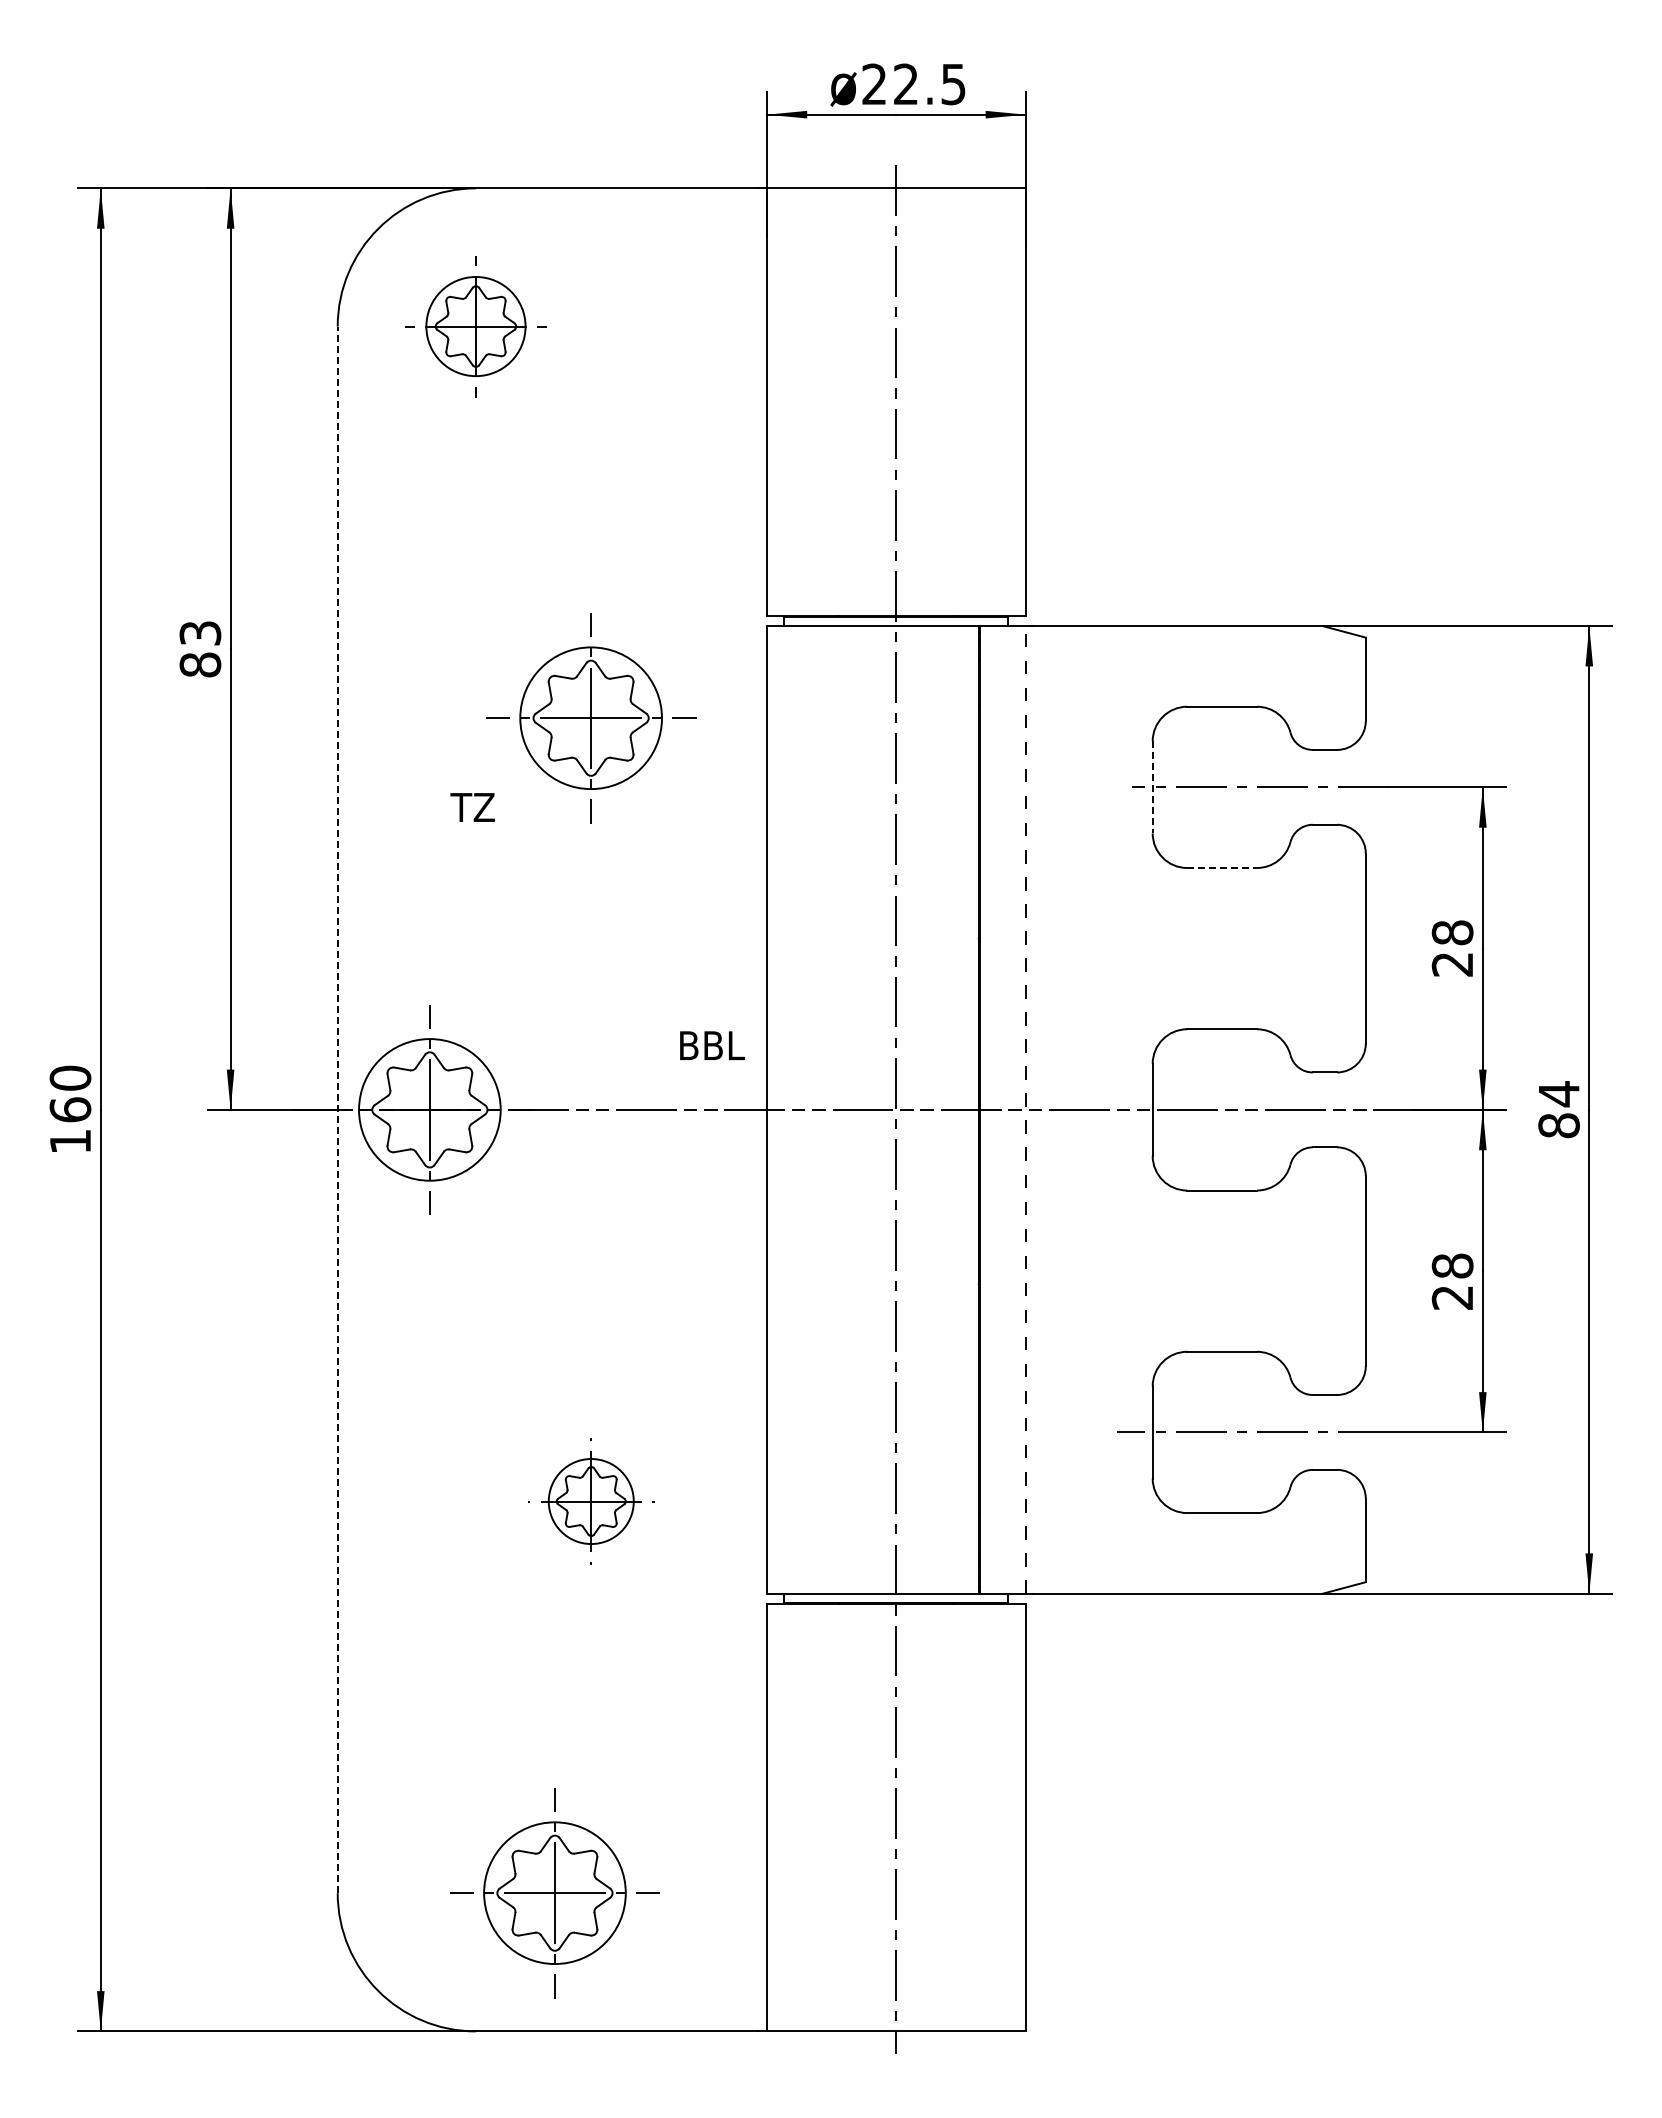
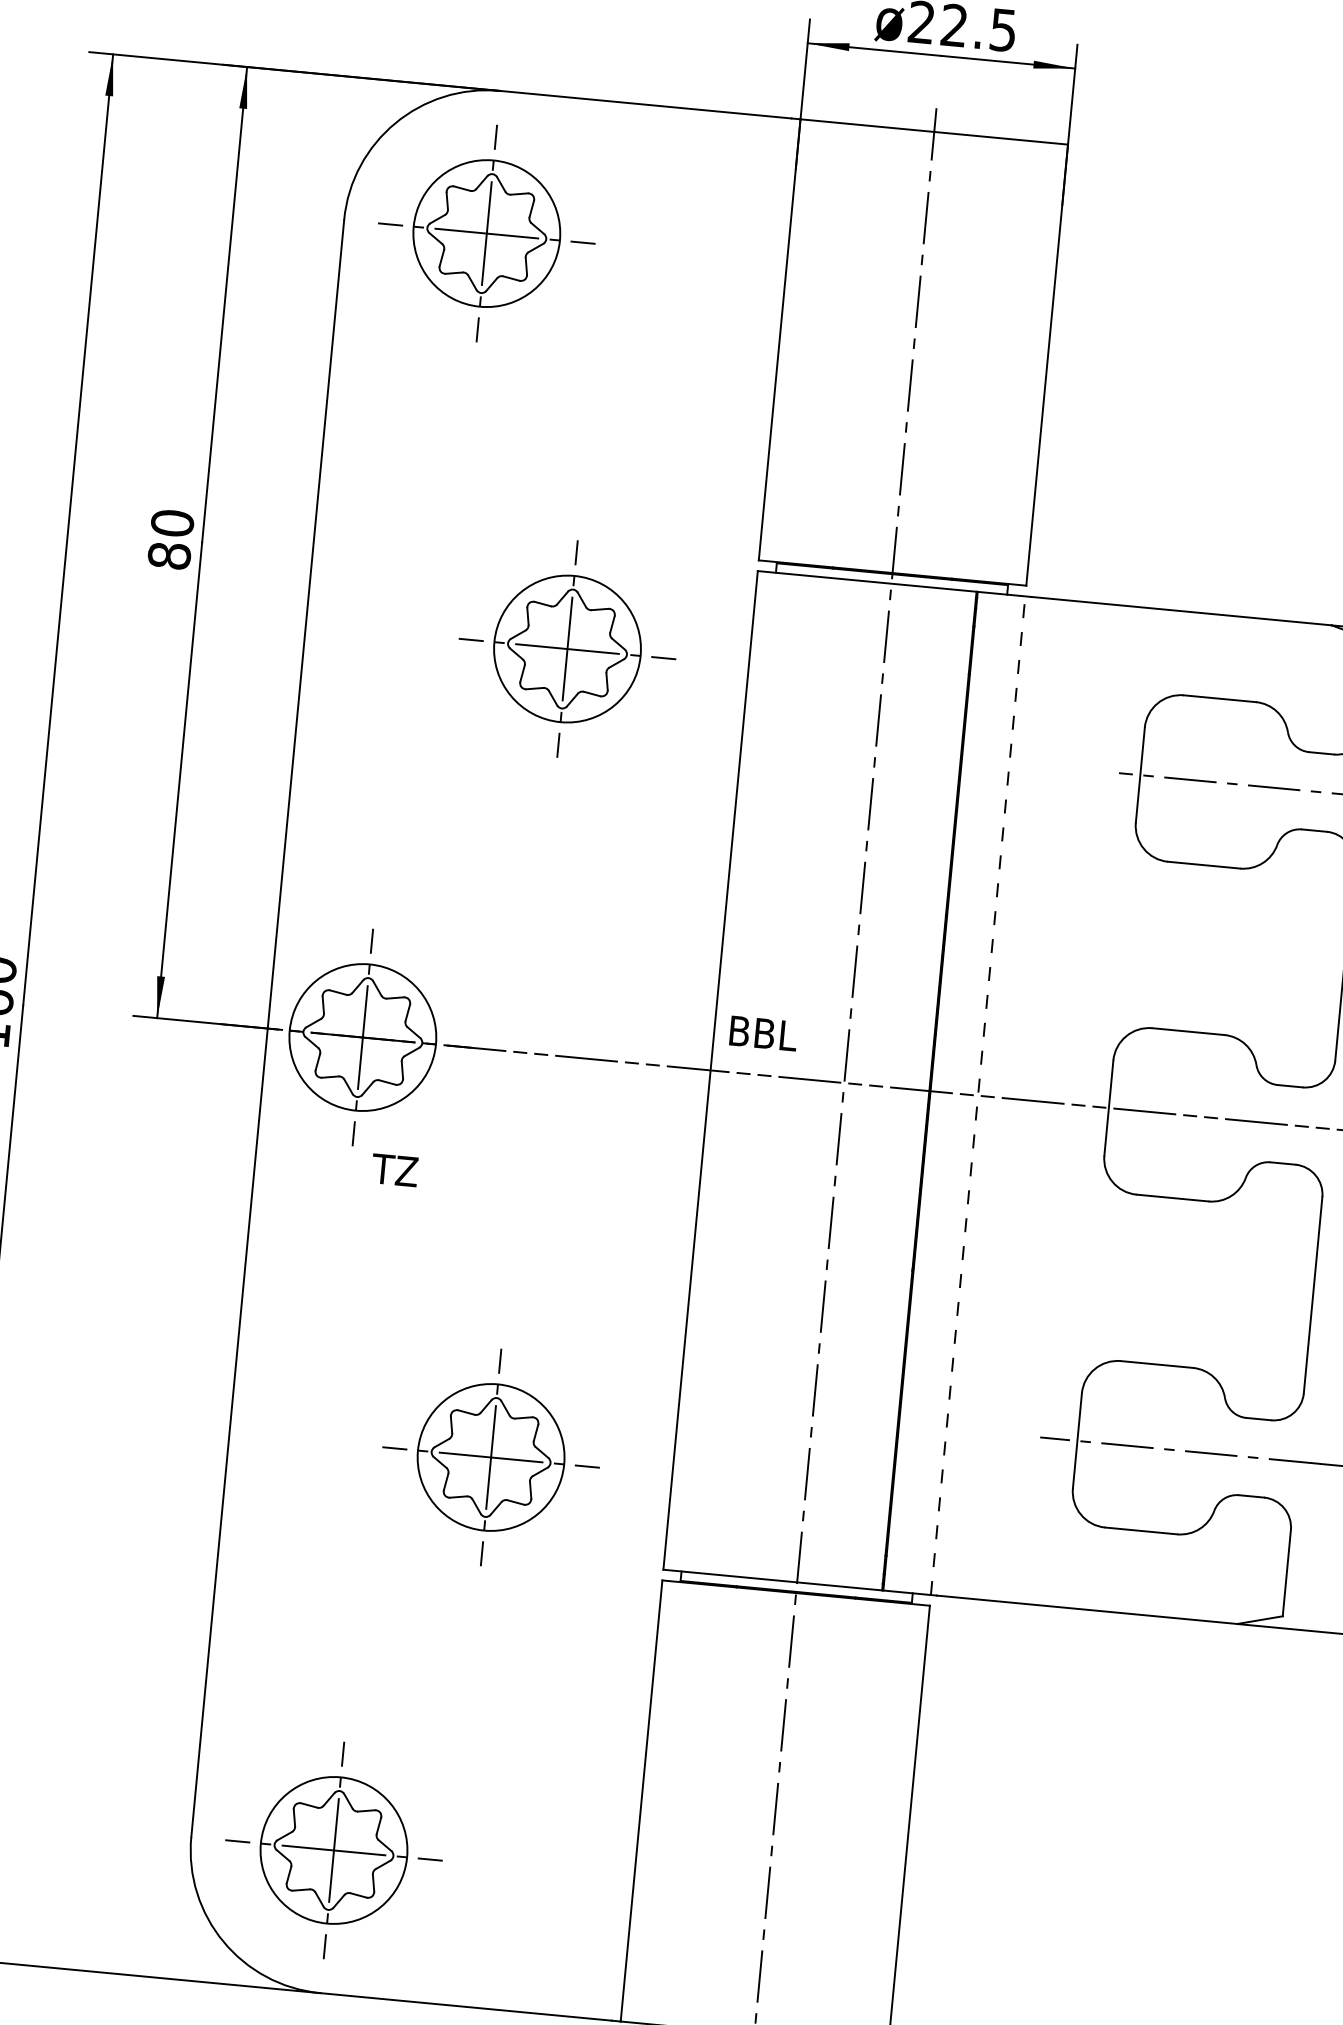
part: (475, 326) -> (486, 233), size x1.43
text: (200, 632) -> (172, 522), 83 -> 80
line: (1152, 787) -> (1140, 775), dashed -> solid
text: (472, 807) -> (394, 1170), moved
line: (1222, 868) -> (1204, 865), dashed -> solid
text: (712, 1045) -> (763, 1033), moved
line: (337, 1109) -> (267, 1028), dashed -> solid
part: (591, 1501) -> (491, 1457), size x1.67
part: (554, 1893) -> (333, 1850), moved

